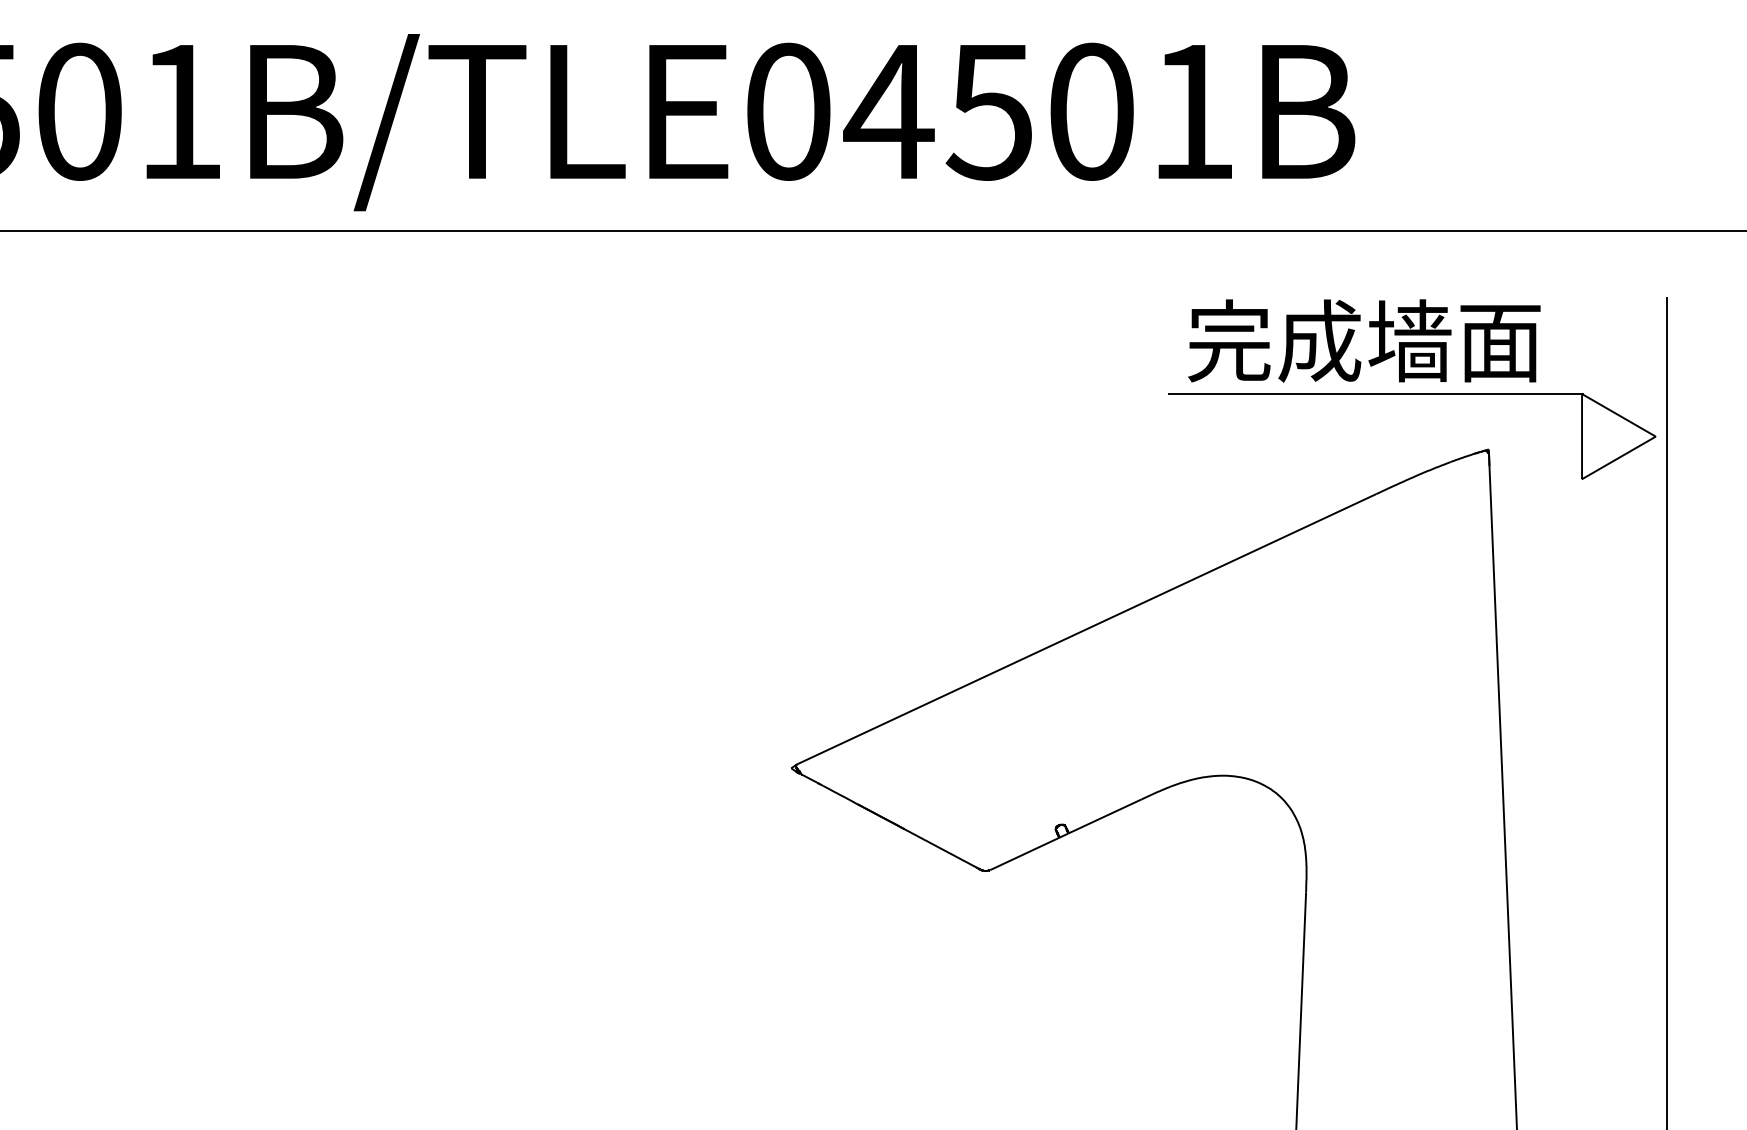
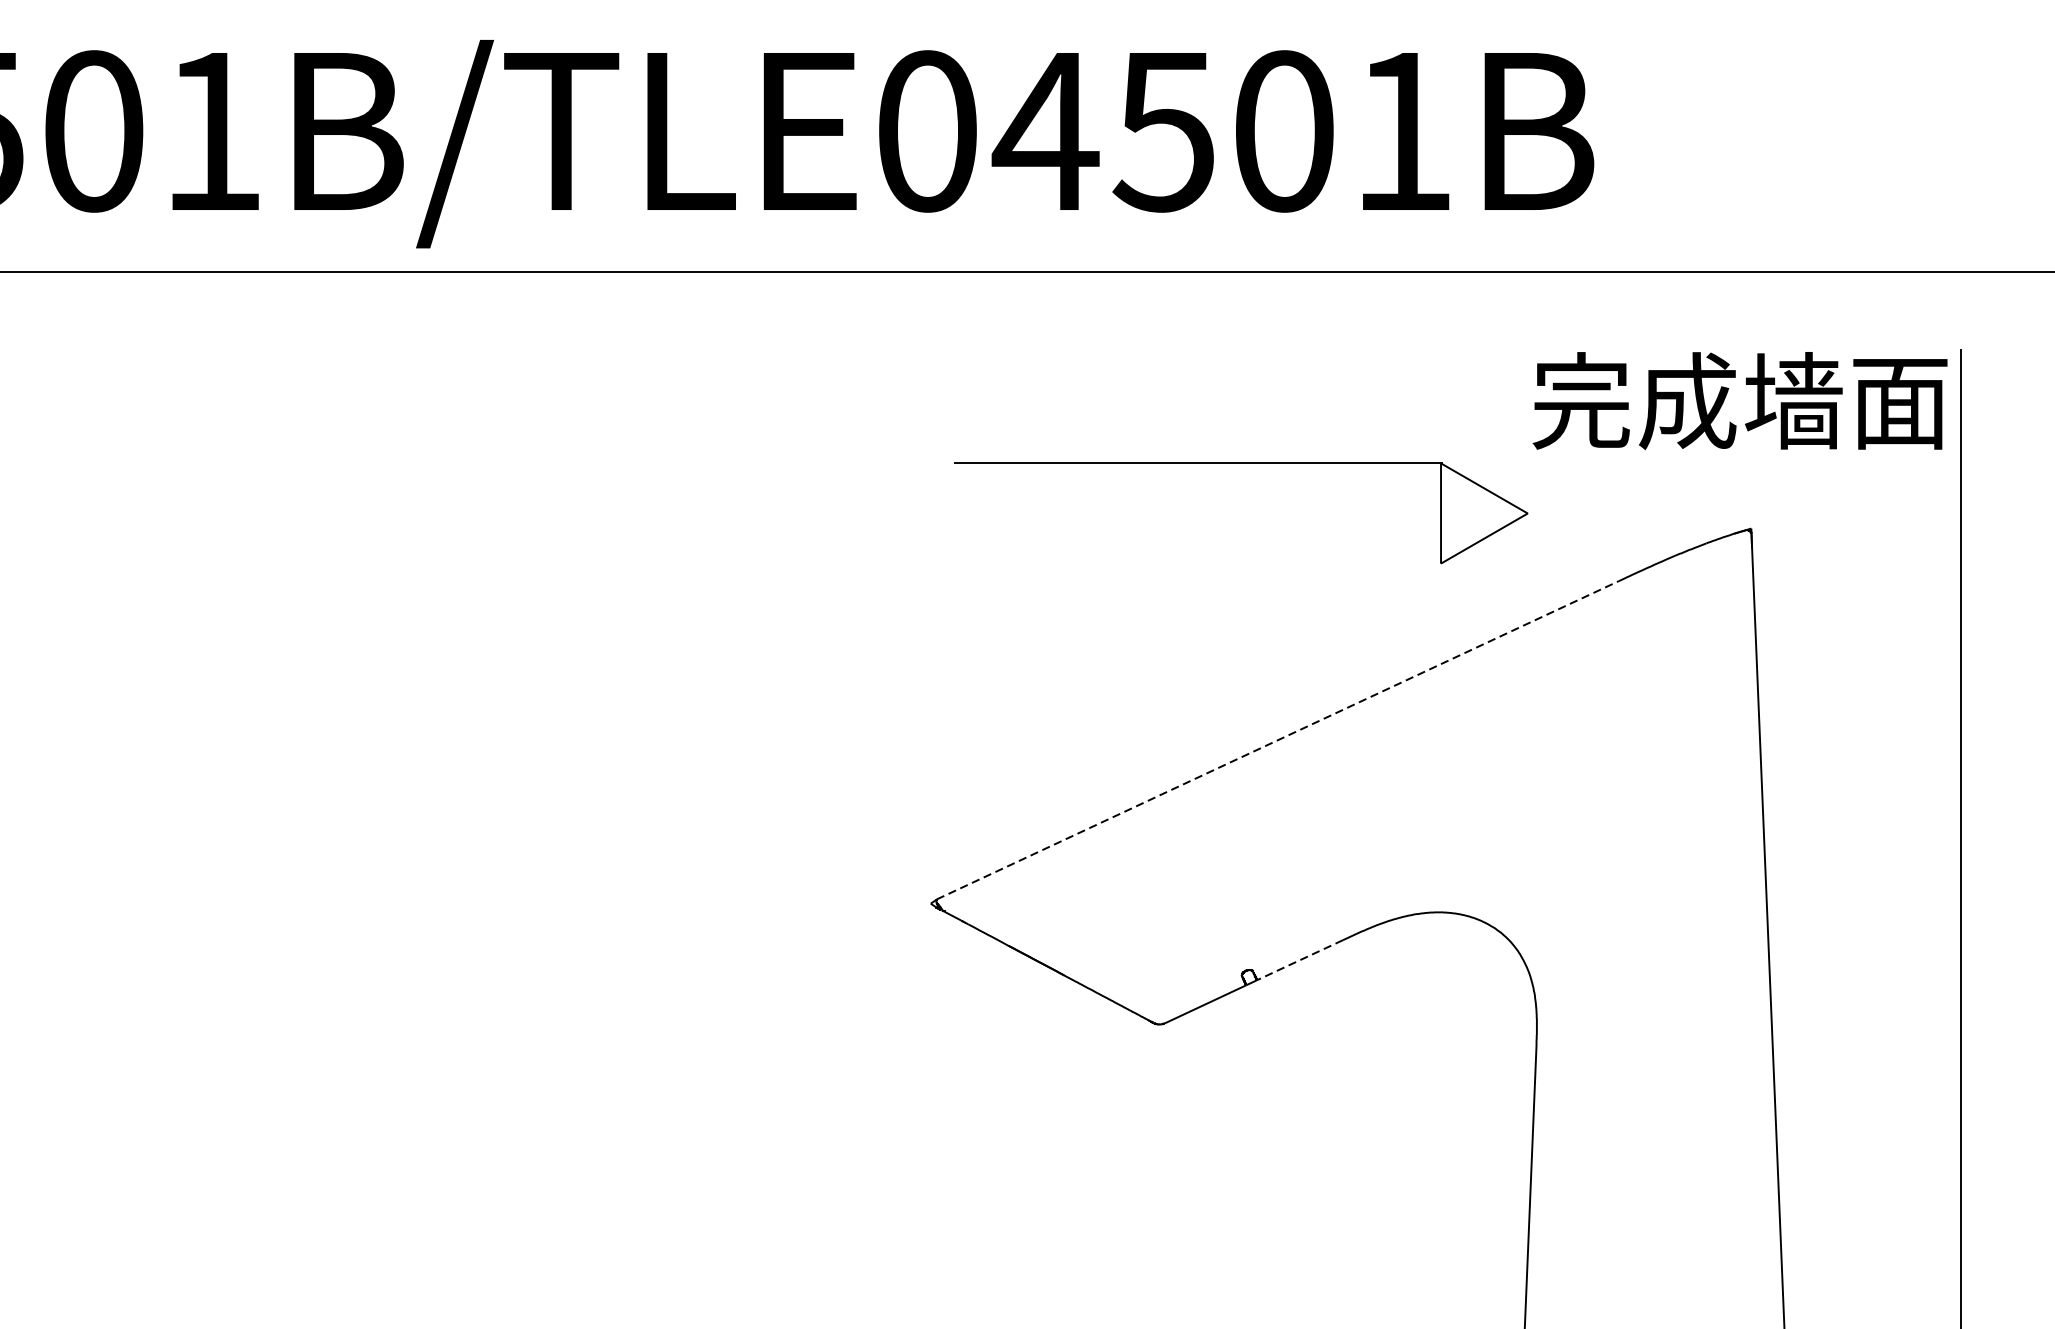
text: (1364, 340) -> (1740, 400), moved
part: (1412, 394) -> (1241, 463), moved
line: (1086, 629) -> (1278, 740), solid -> dashed
line: (1104, 816) -> (1299, 960), solid -> dashed

